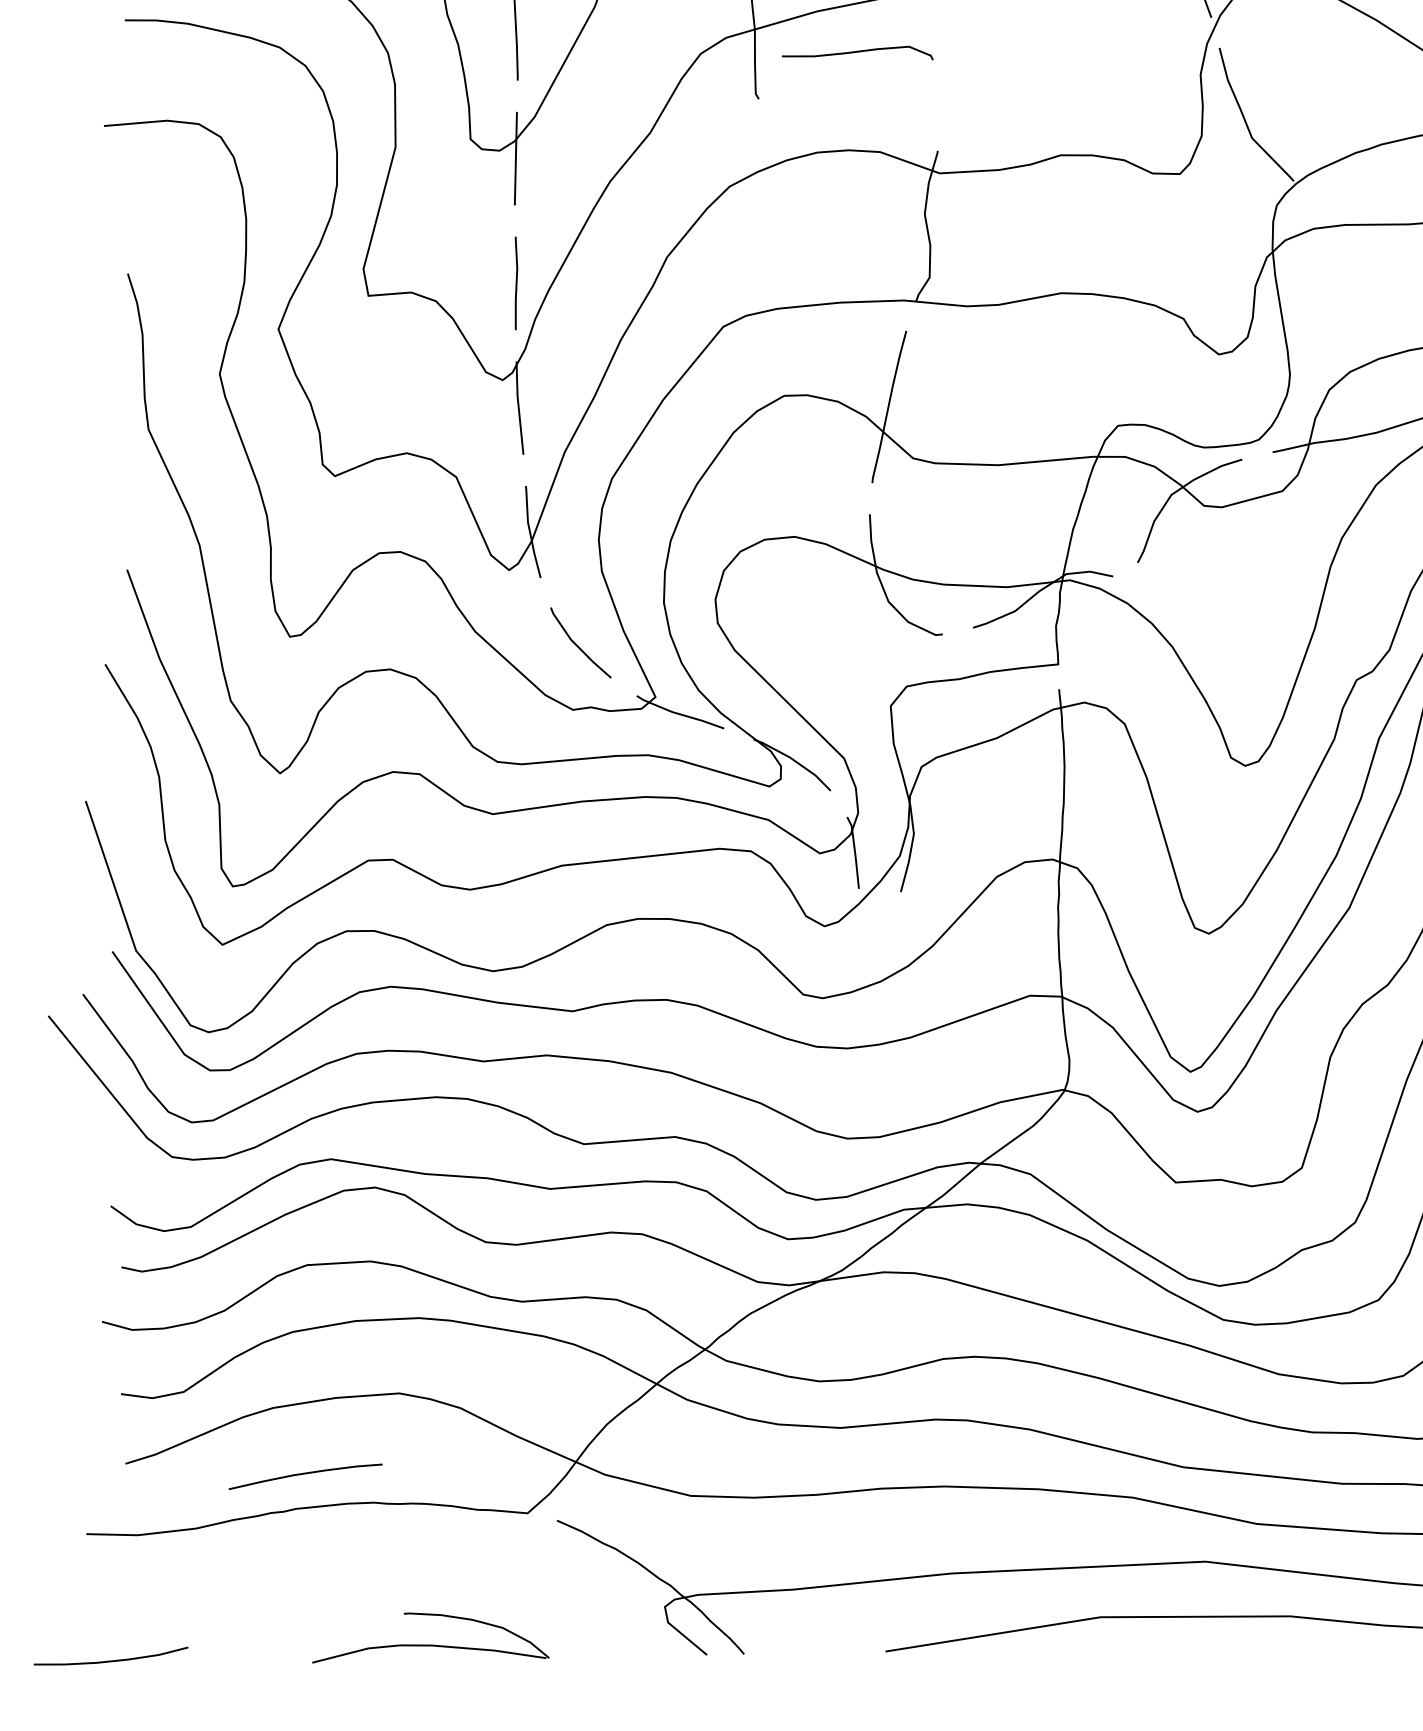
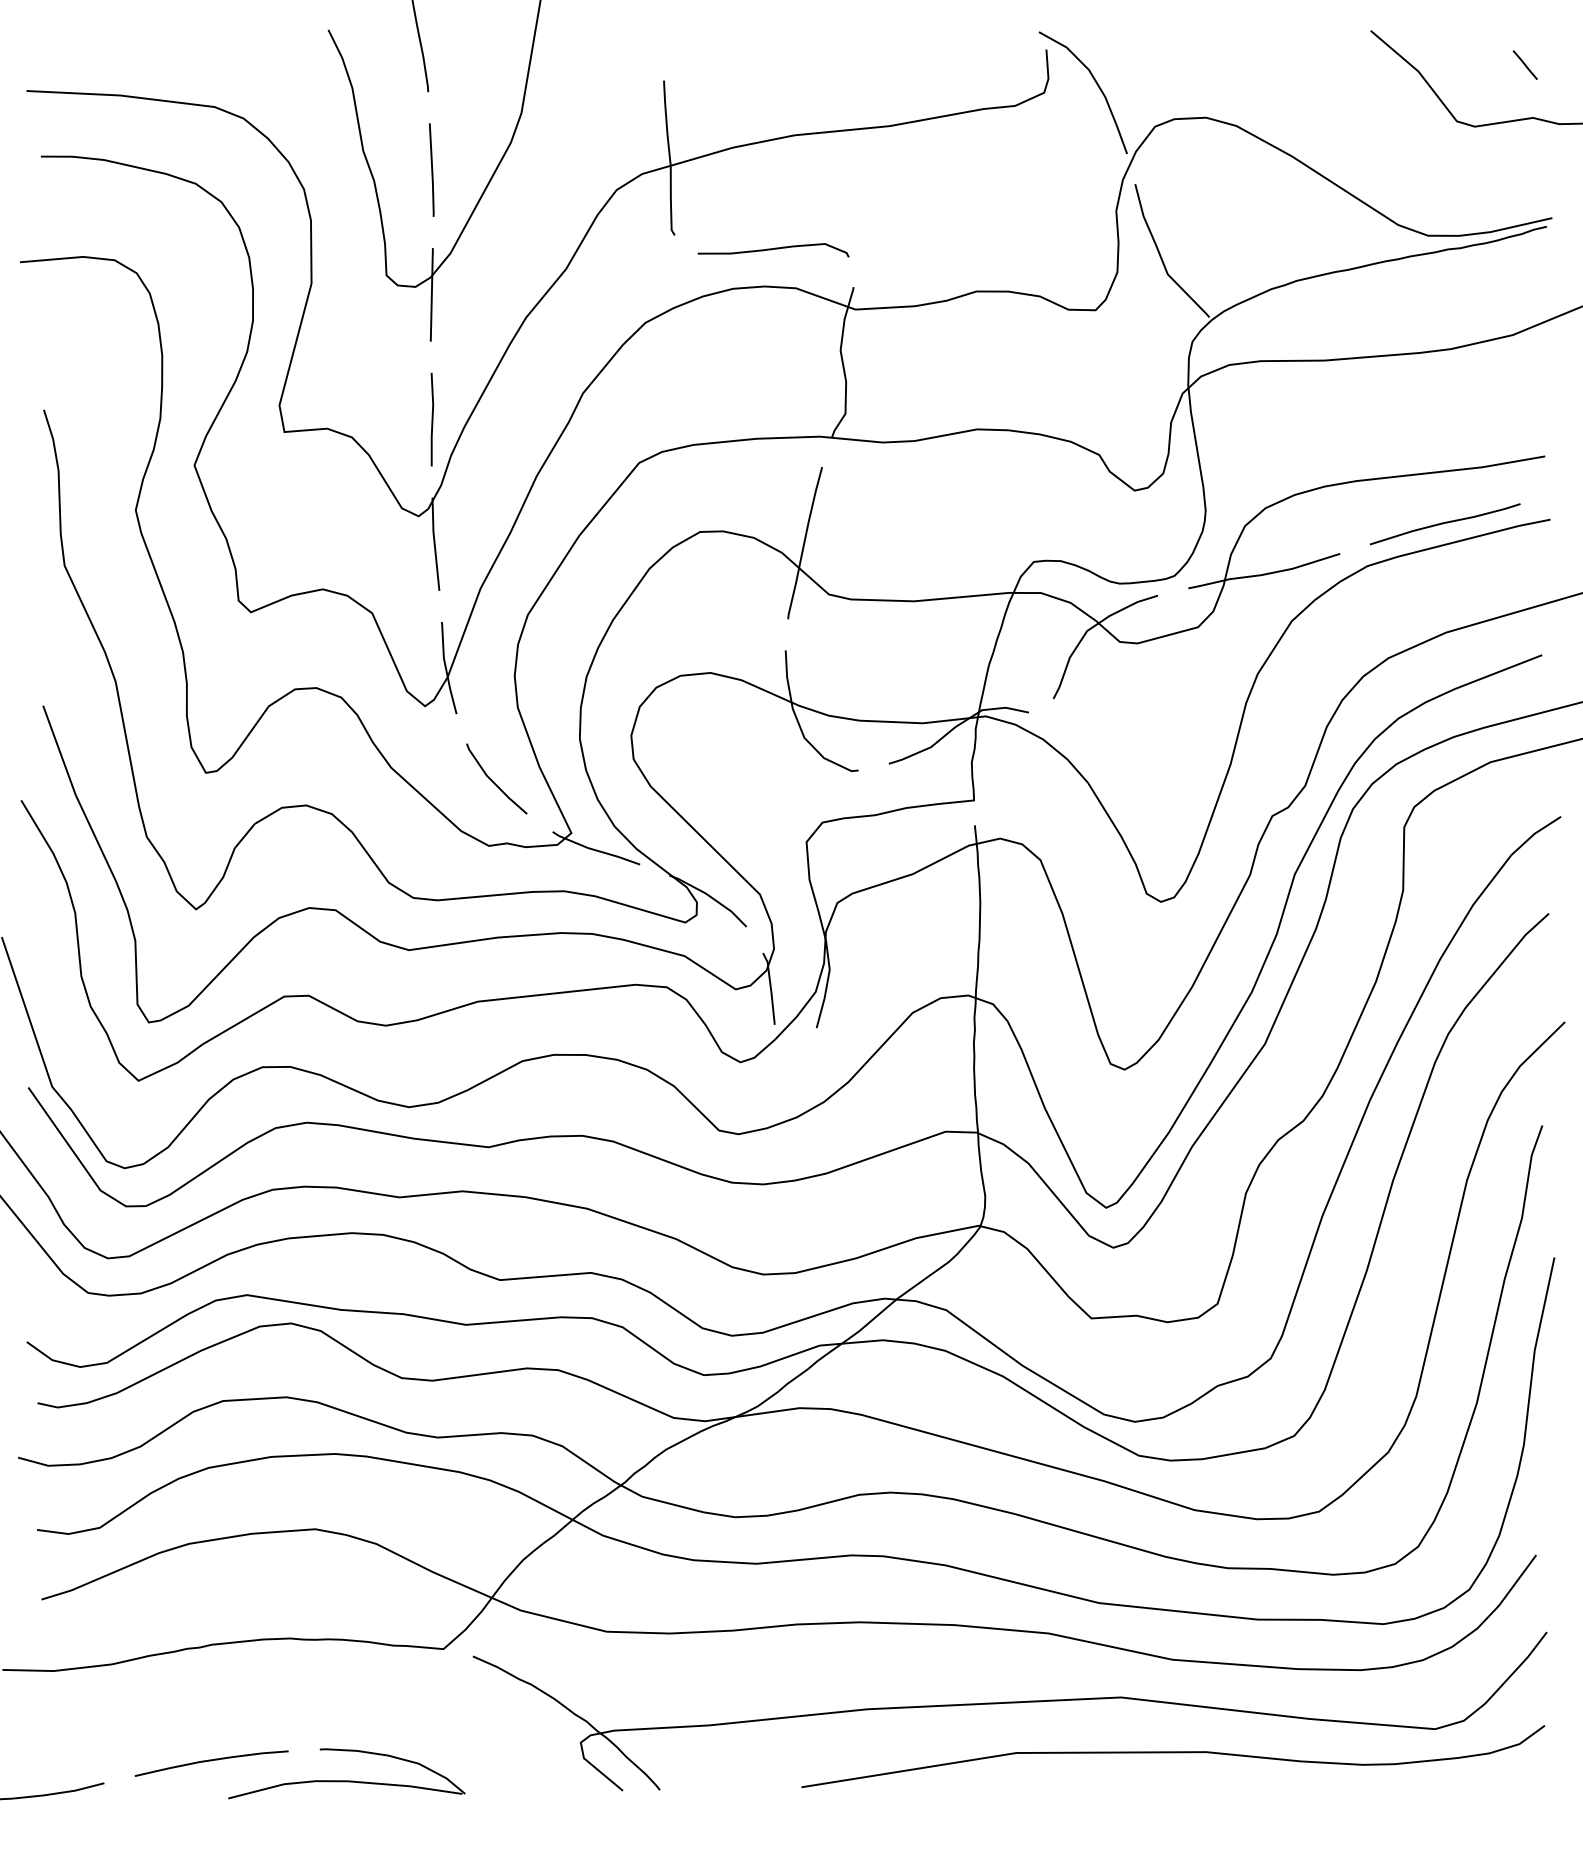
curve: (857, 52) -> (773, 249), moved
curve: (305, 1474) -> (211, 1761), moved

